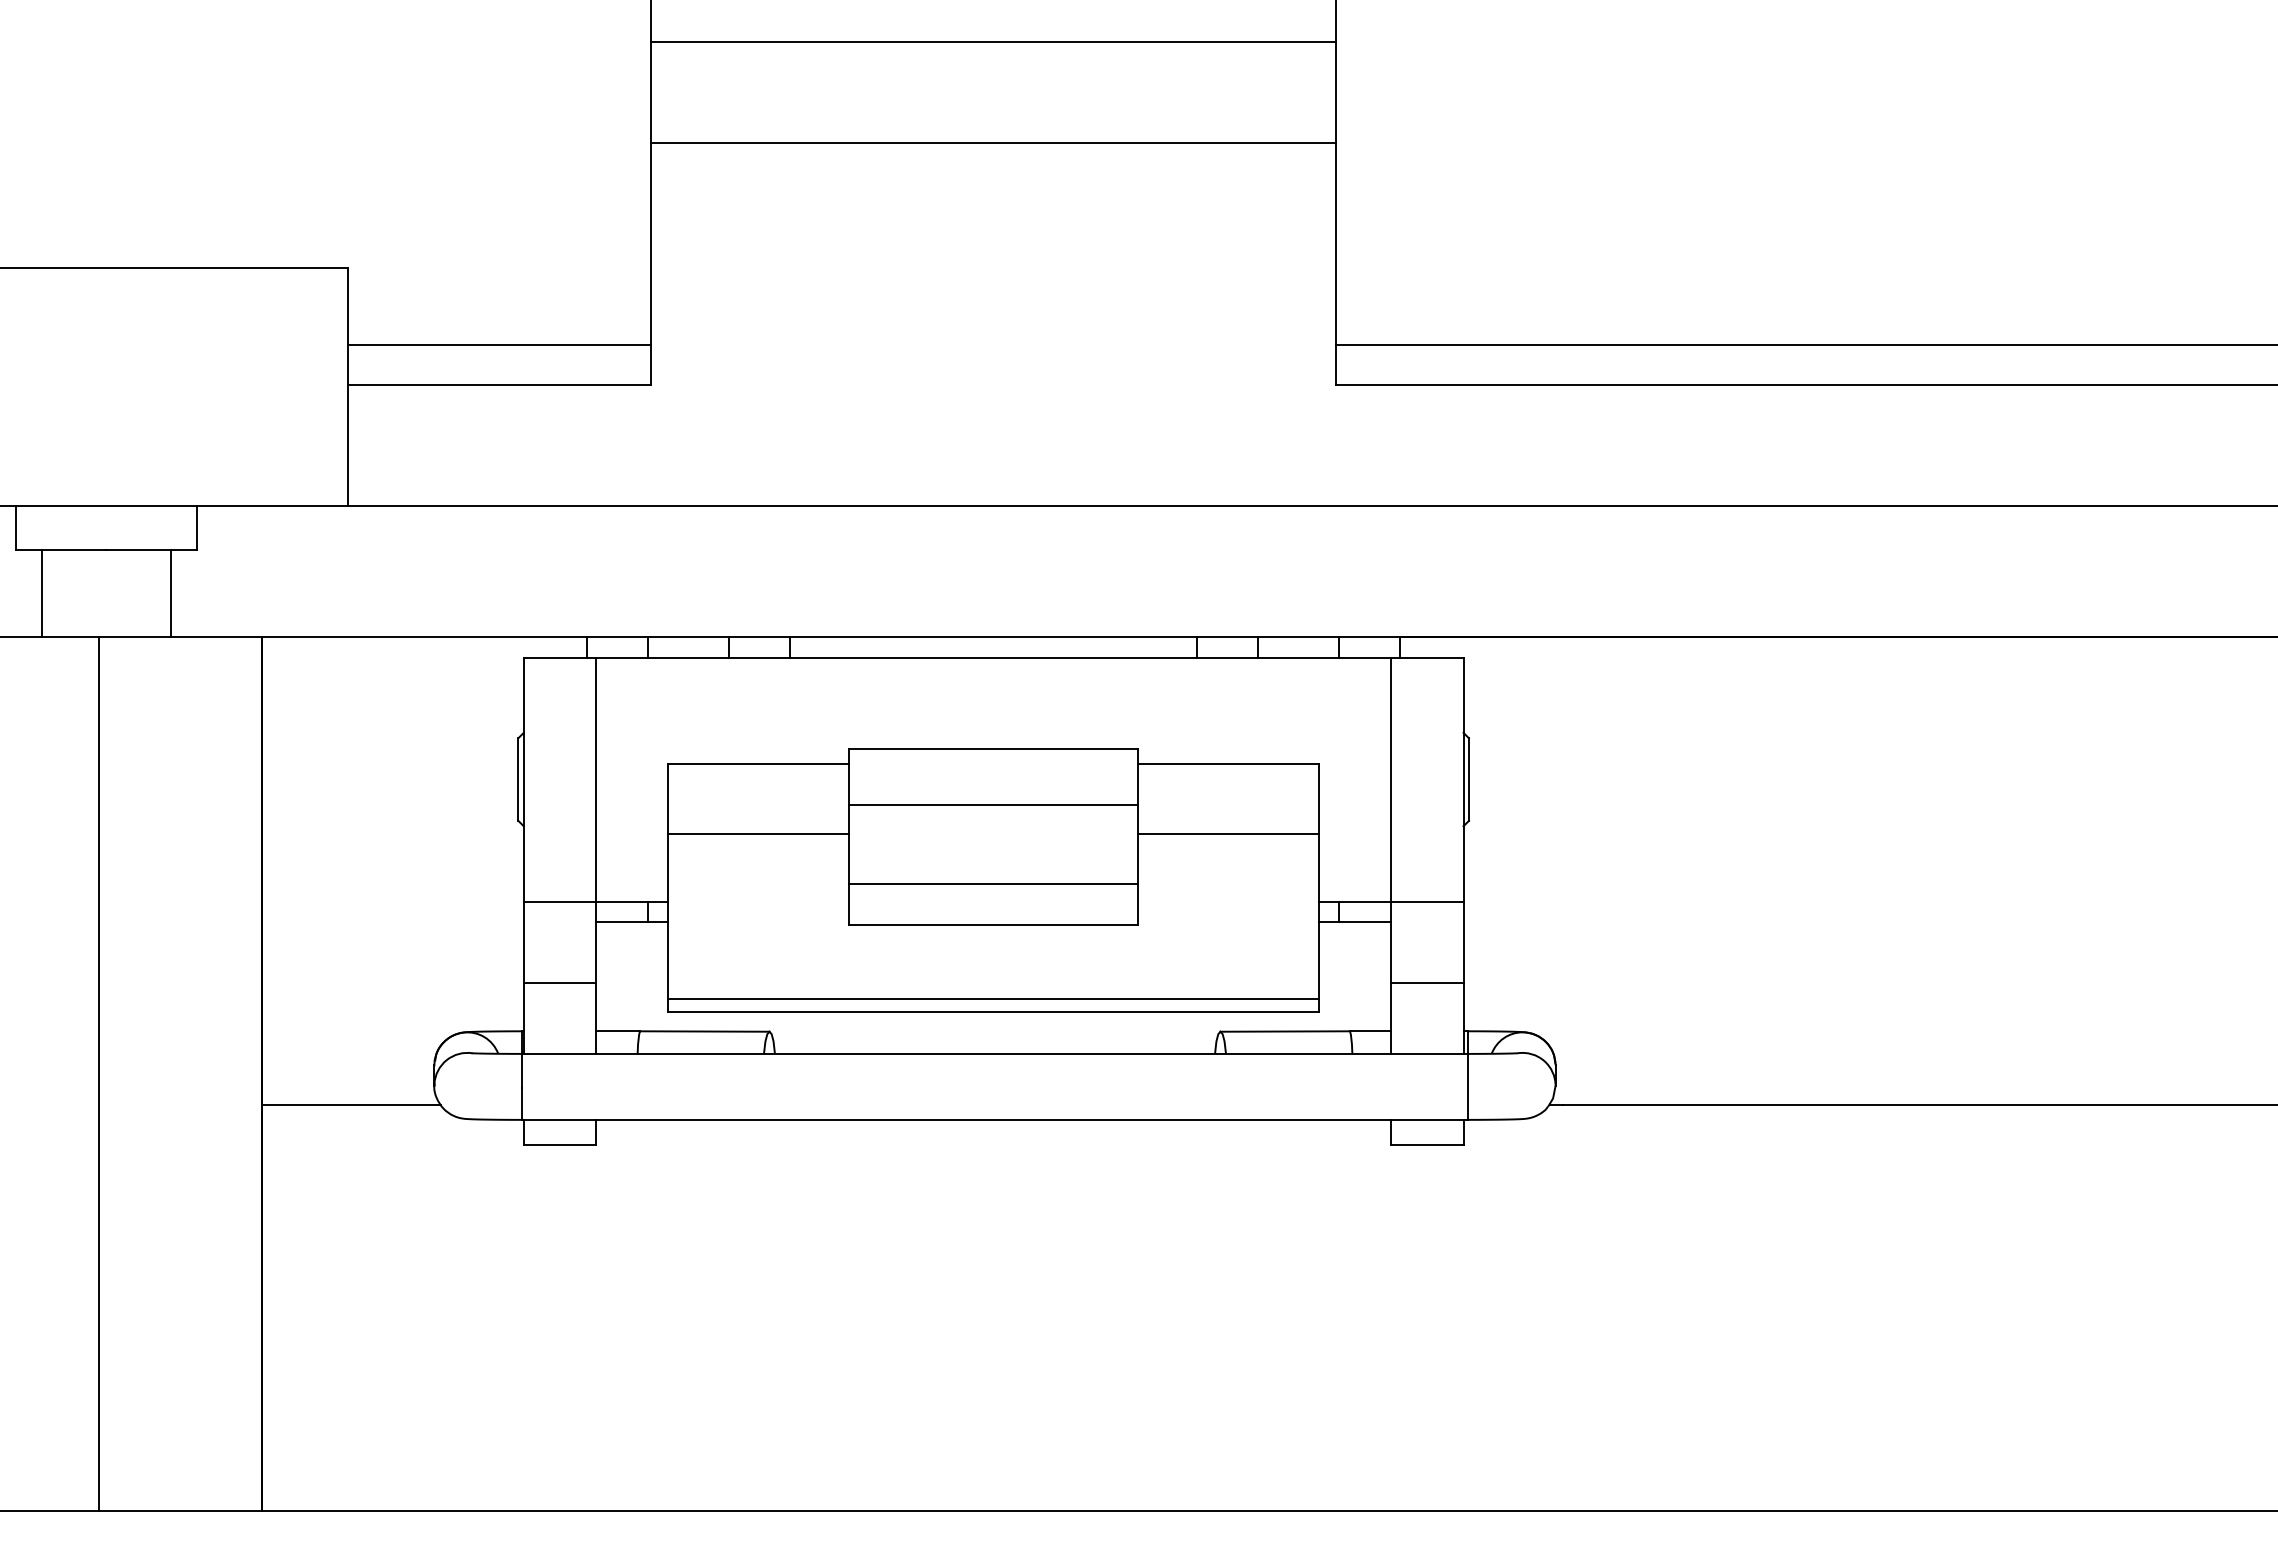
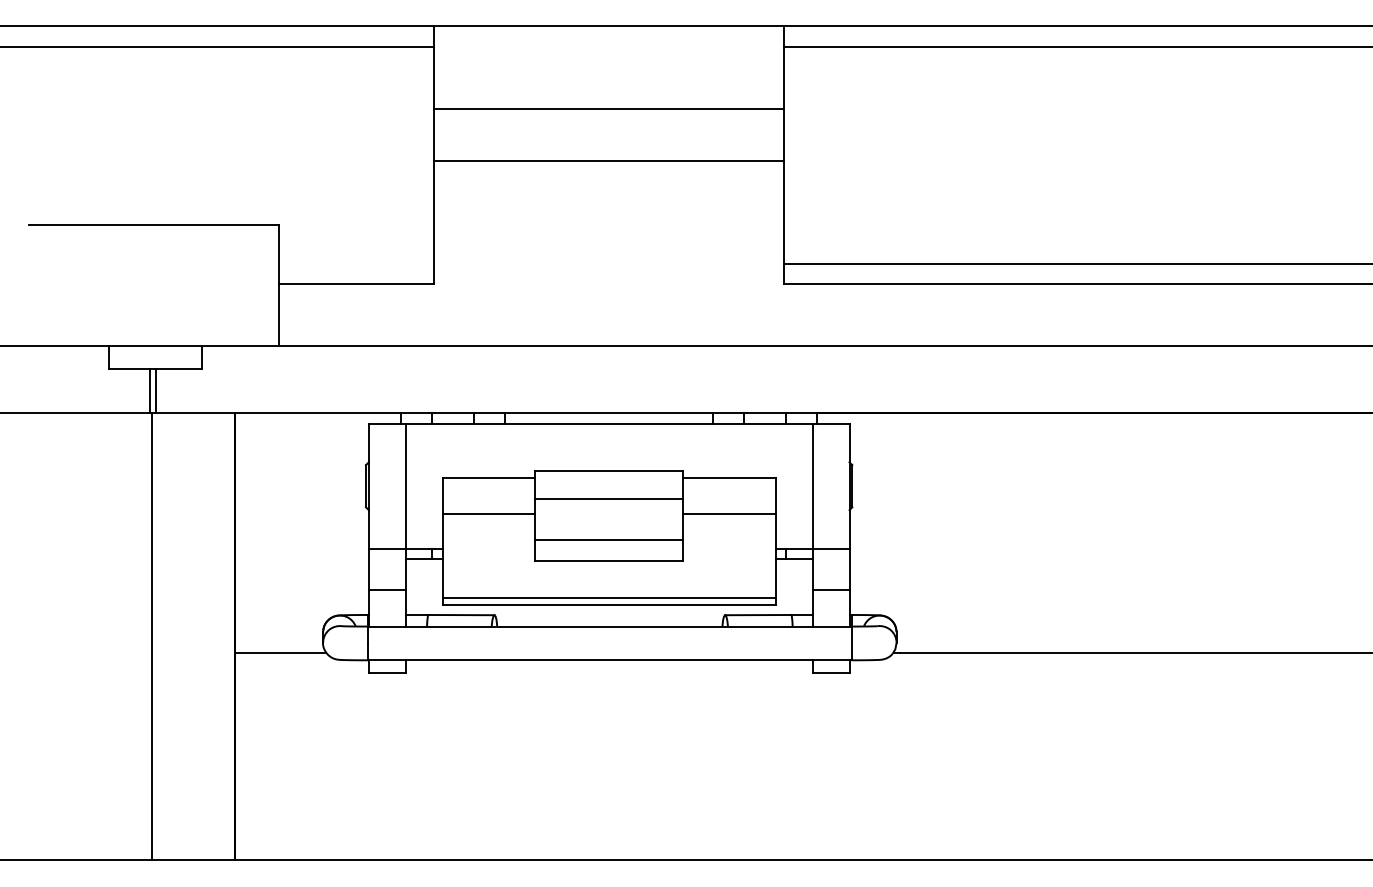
line: (499, 344) -> (356, 263), removed
line: (42, 592) -> (156, 390), moved
line: (171, 592) -> (150, 390), moved

